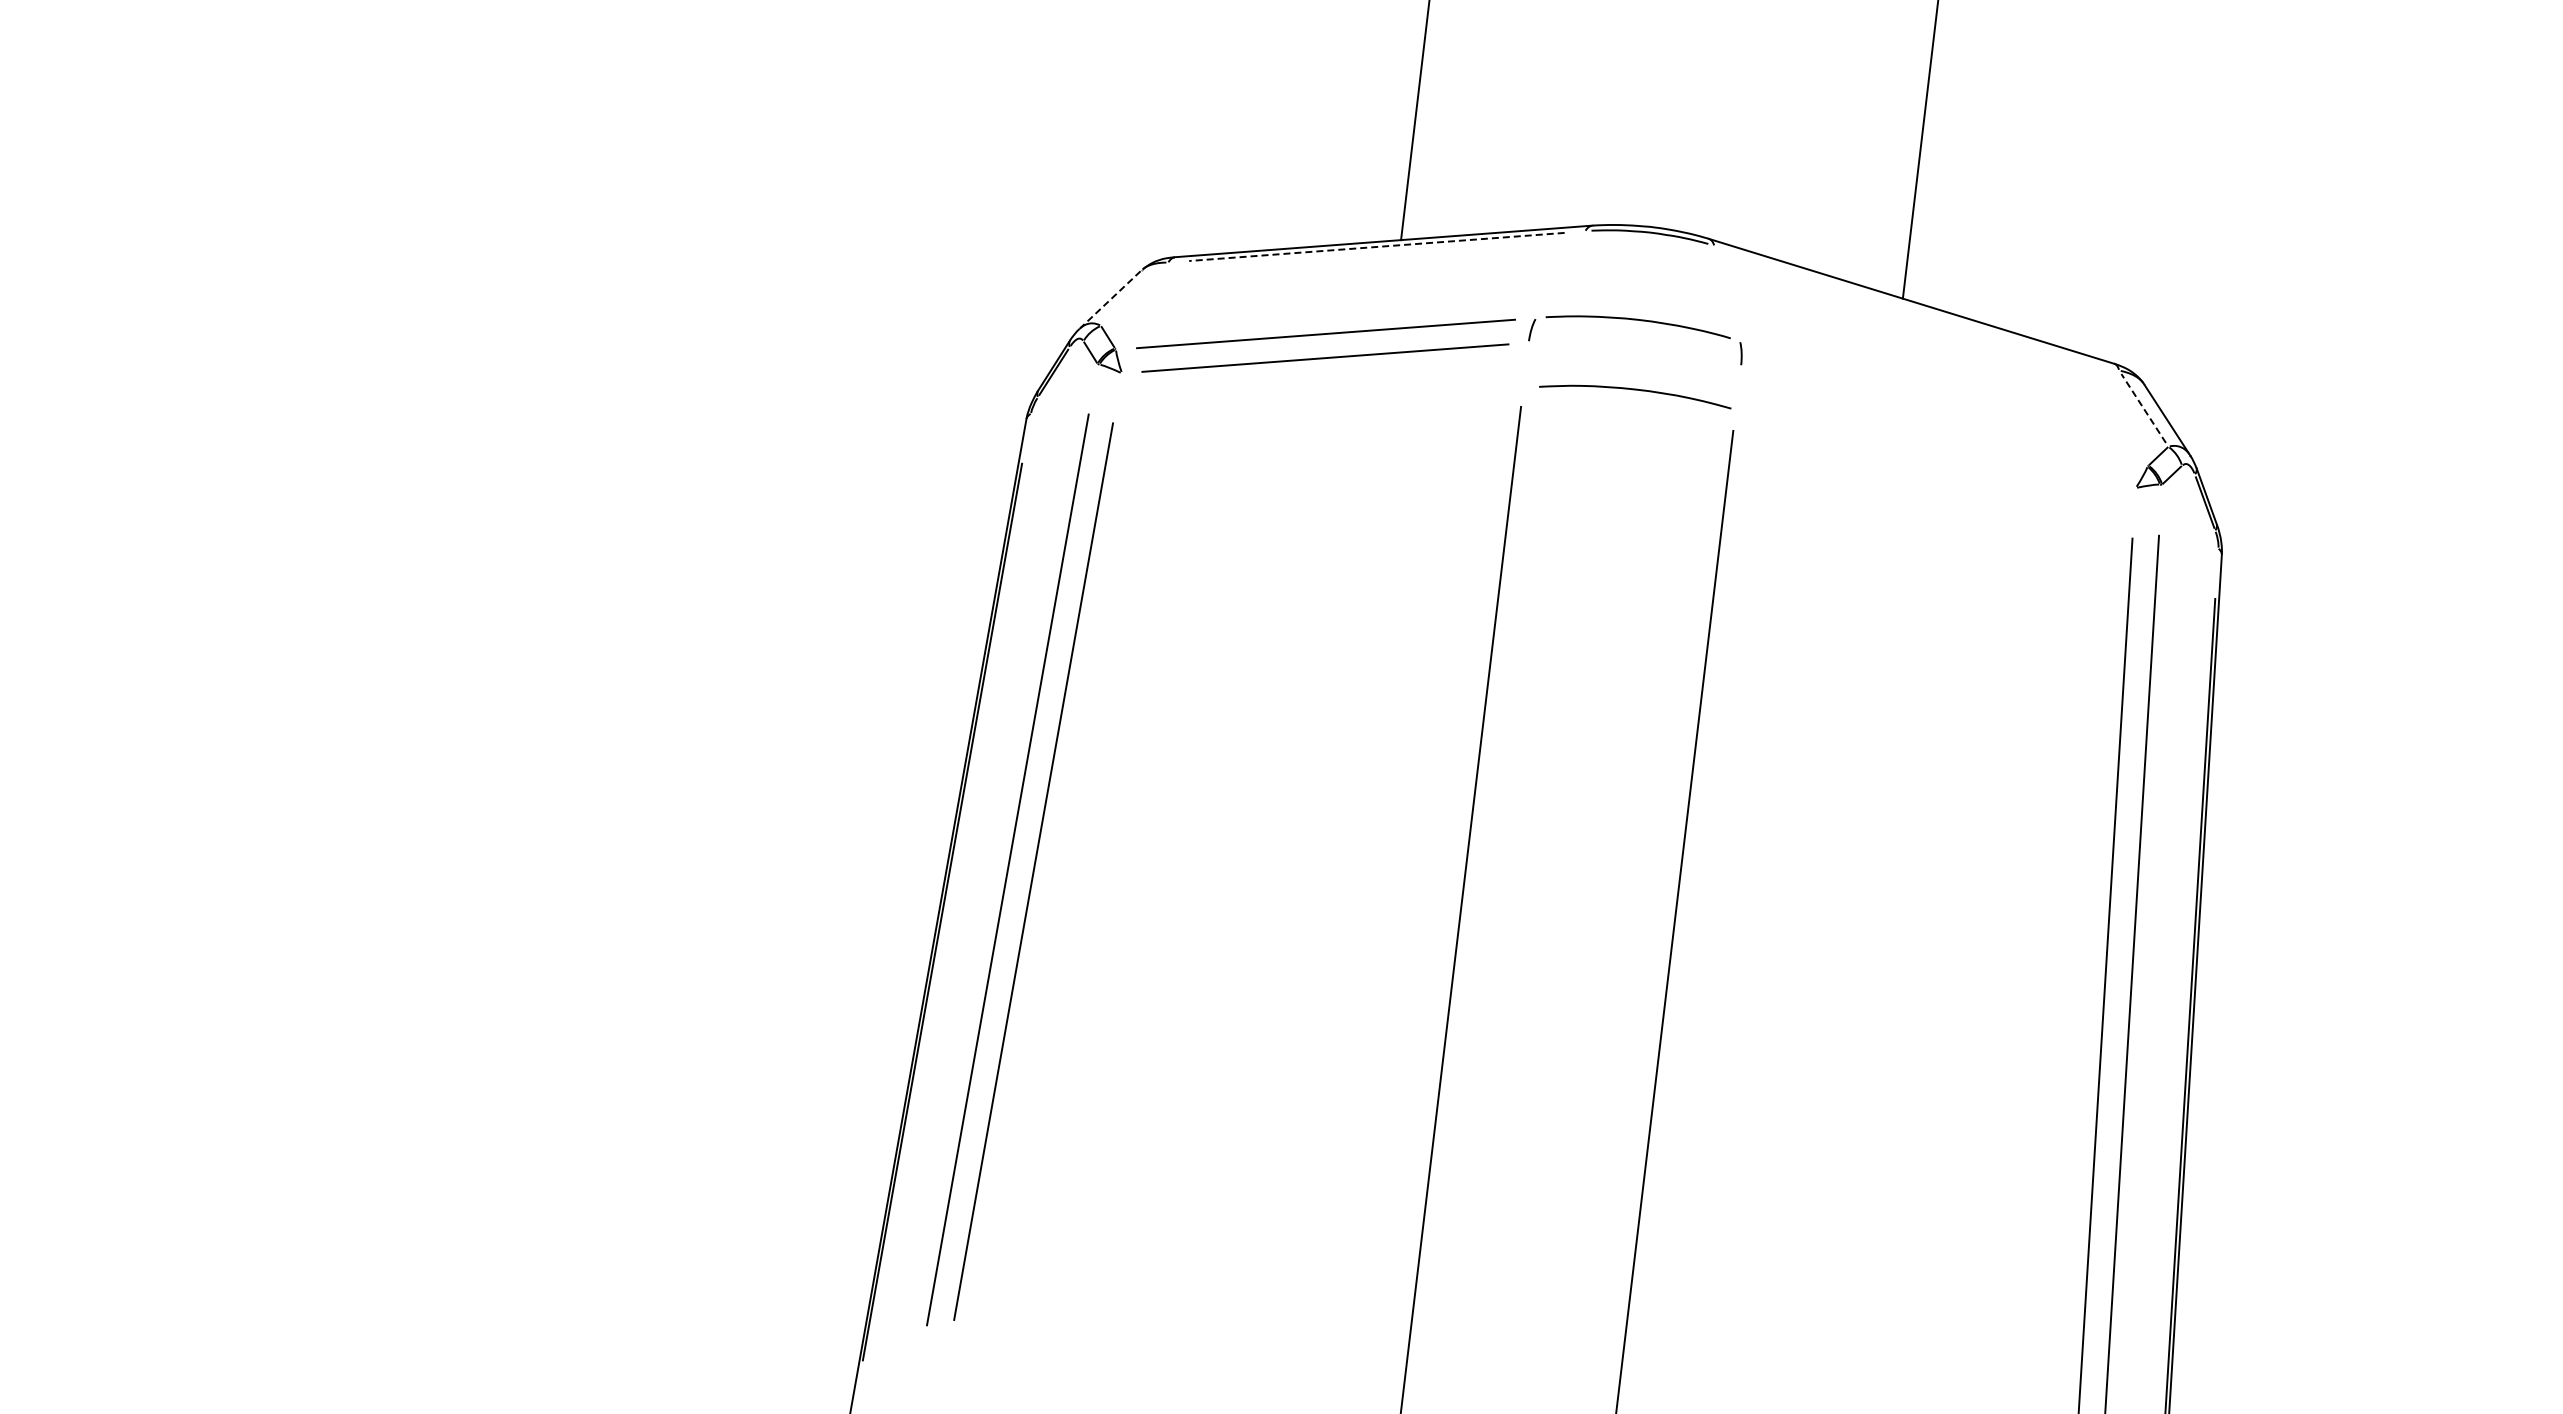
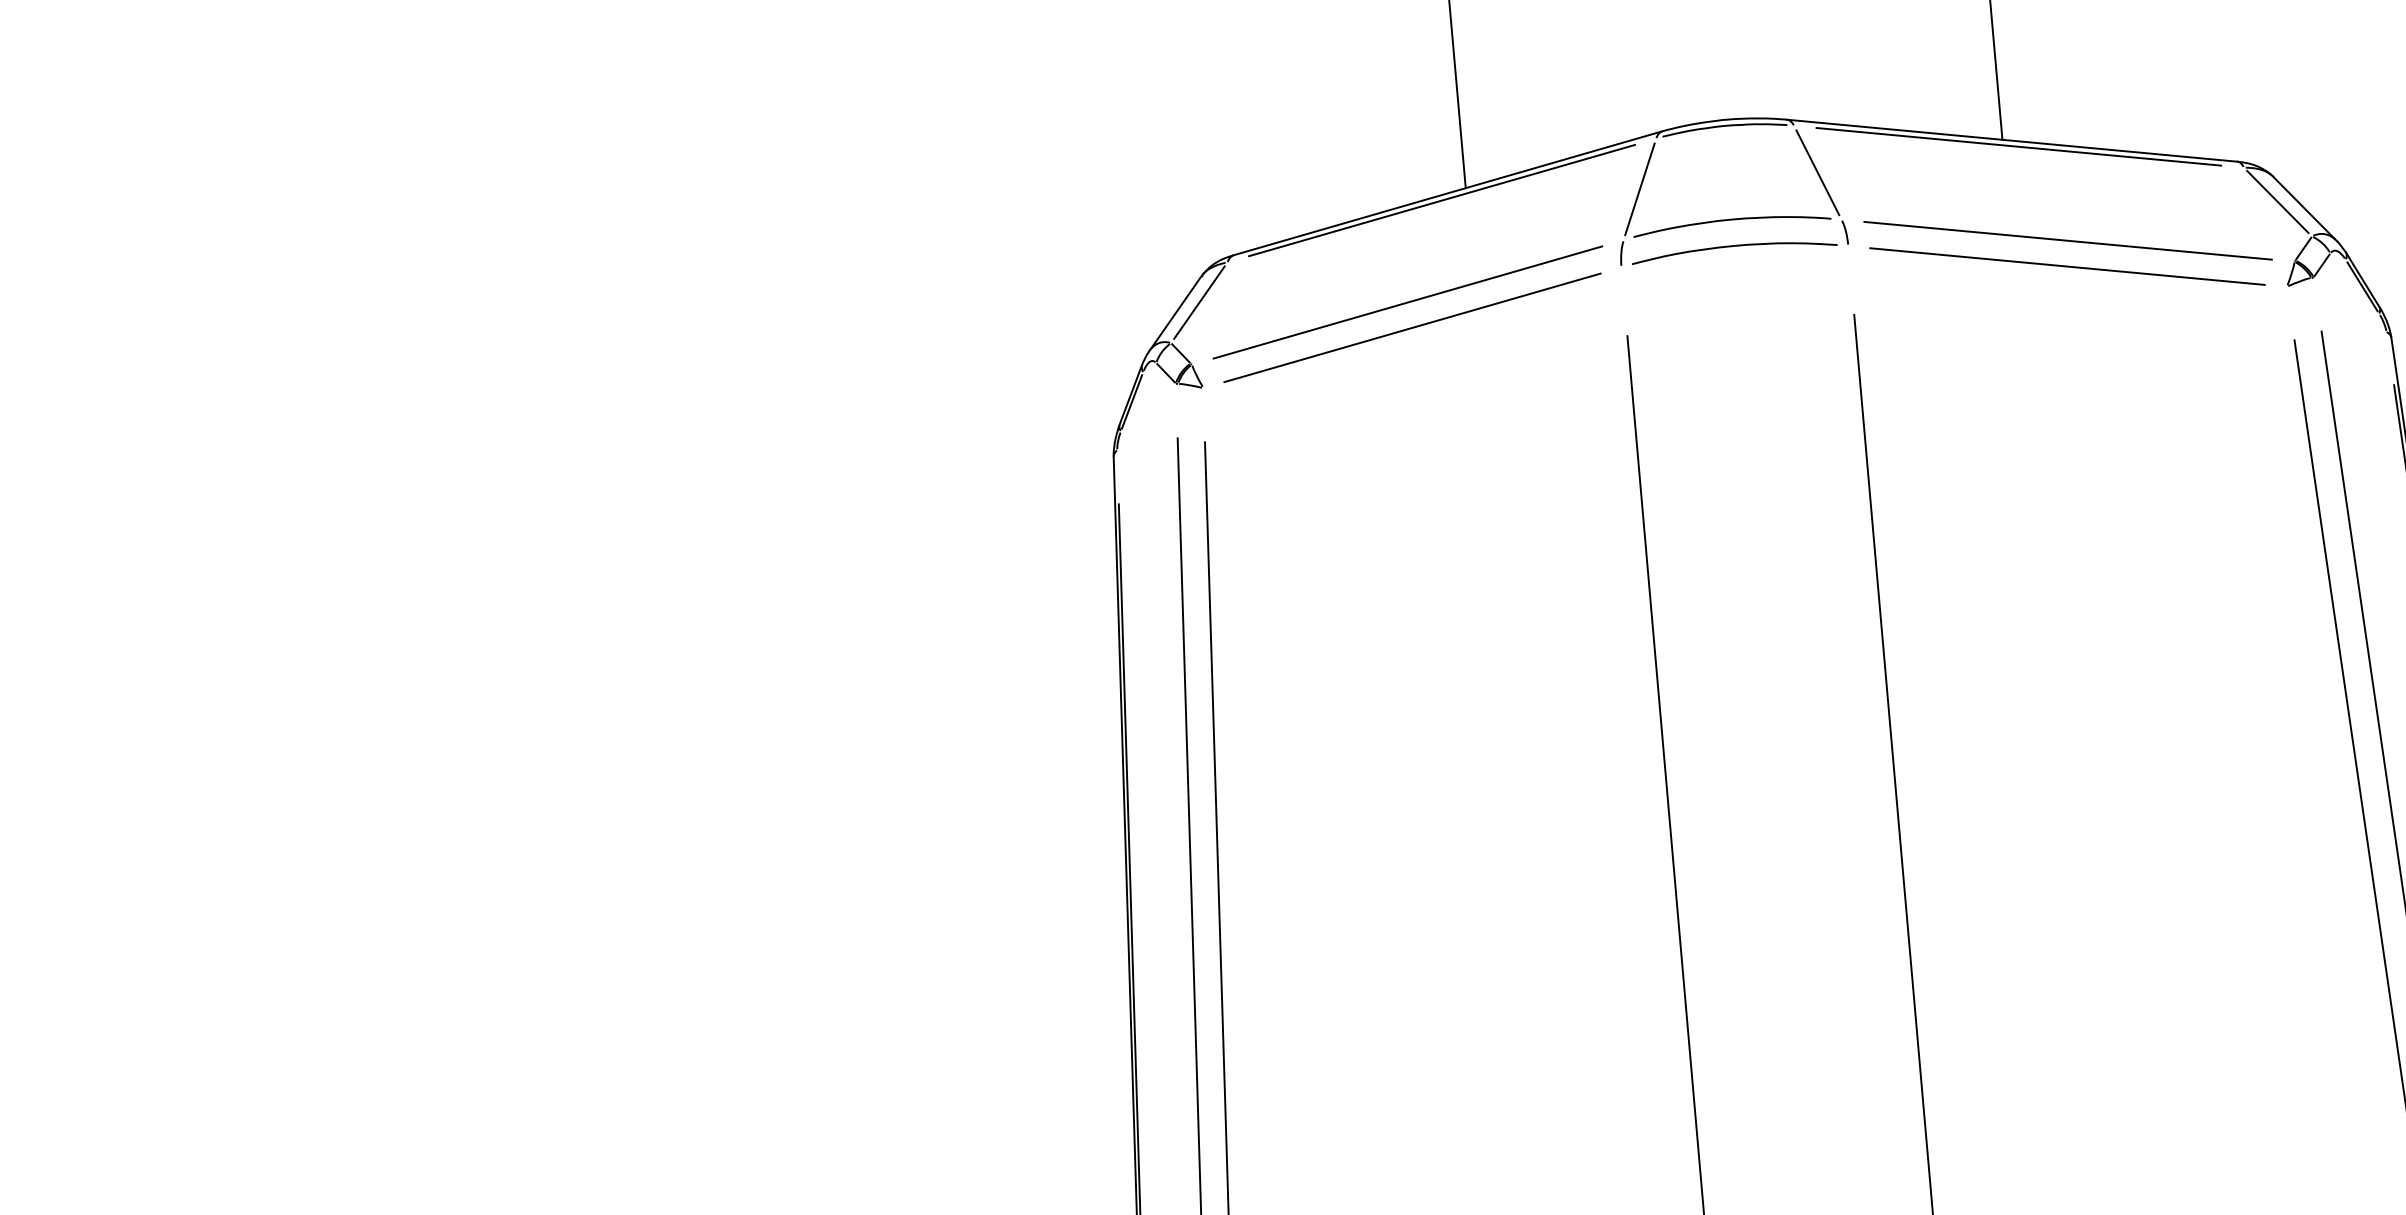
line: (1376, 247) -> (1441, 201), dashed -> solid
line: (1560, 274) -> (1639, 189), added
line: (1134, 293) -> (1199, 302), added
line: (1726, 293) -> (1817, 172), added
line: (1111, 299) -> (1176, 313), dashed -> solid
line: (1916, 308) -> (2018, 147), added
curve: (1635, 390) -> (1733, 247), moved
line: (1943, 403) -> (2067, 240), added
line: (2143, 408) -> (2277, 202), dashed -> solid
line: (1937, 427) -> (2066, 266), added

